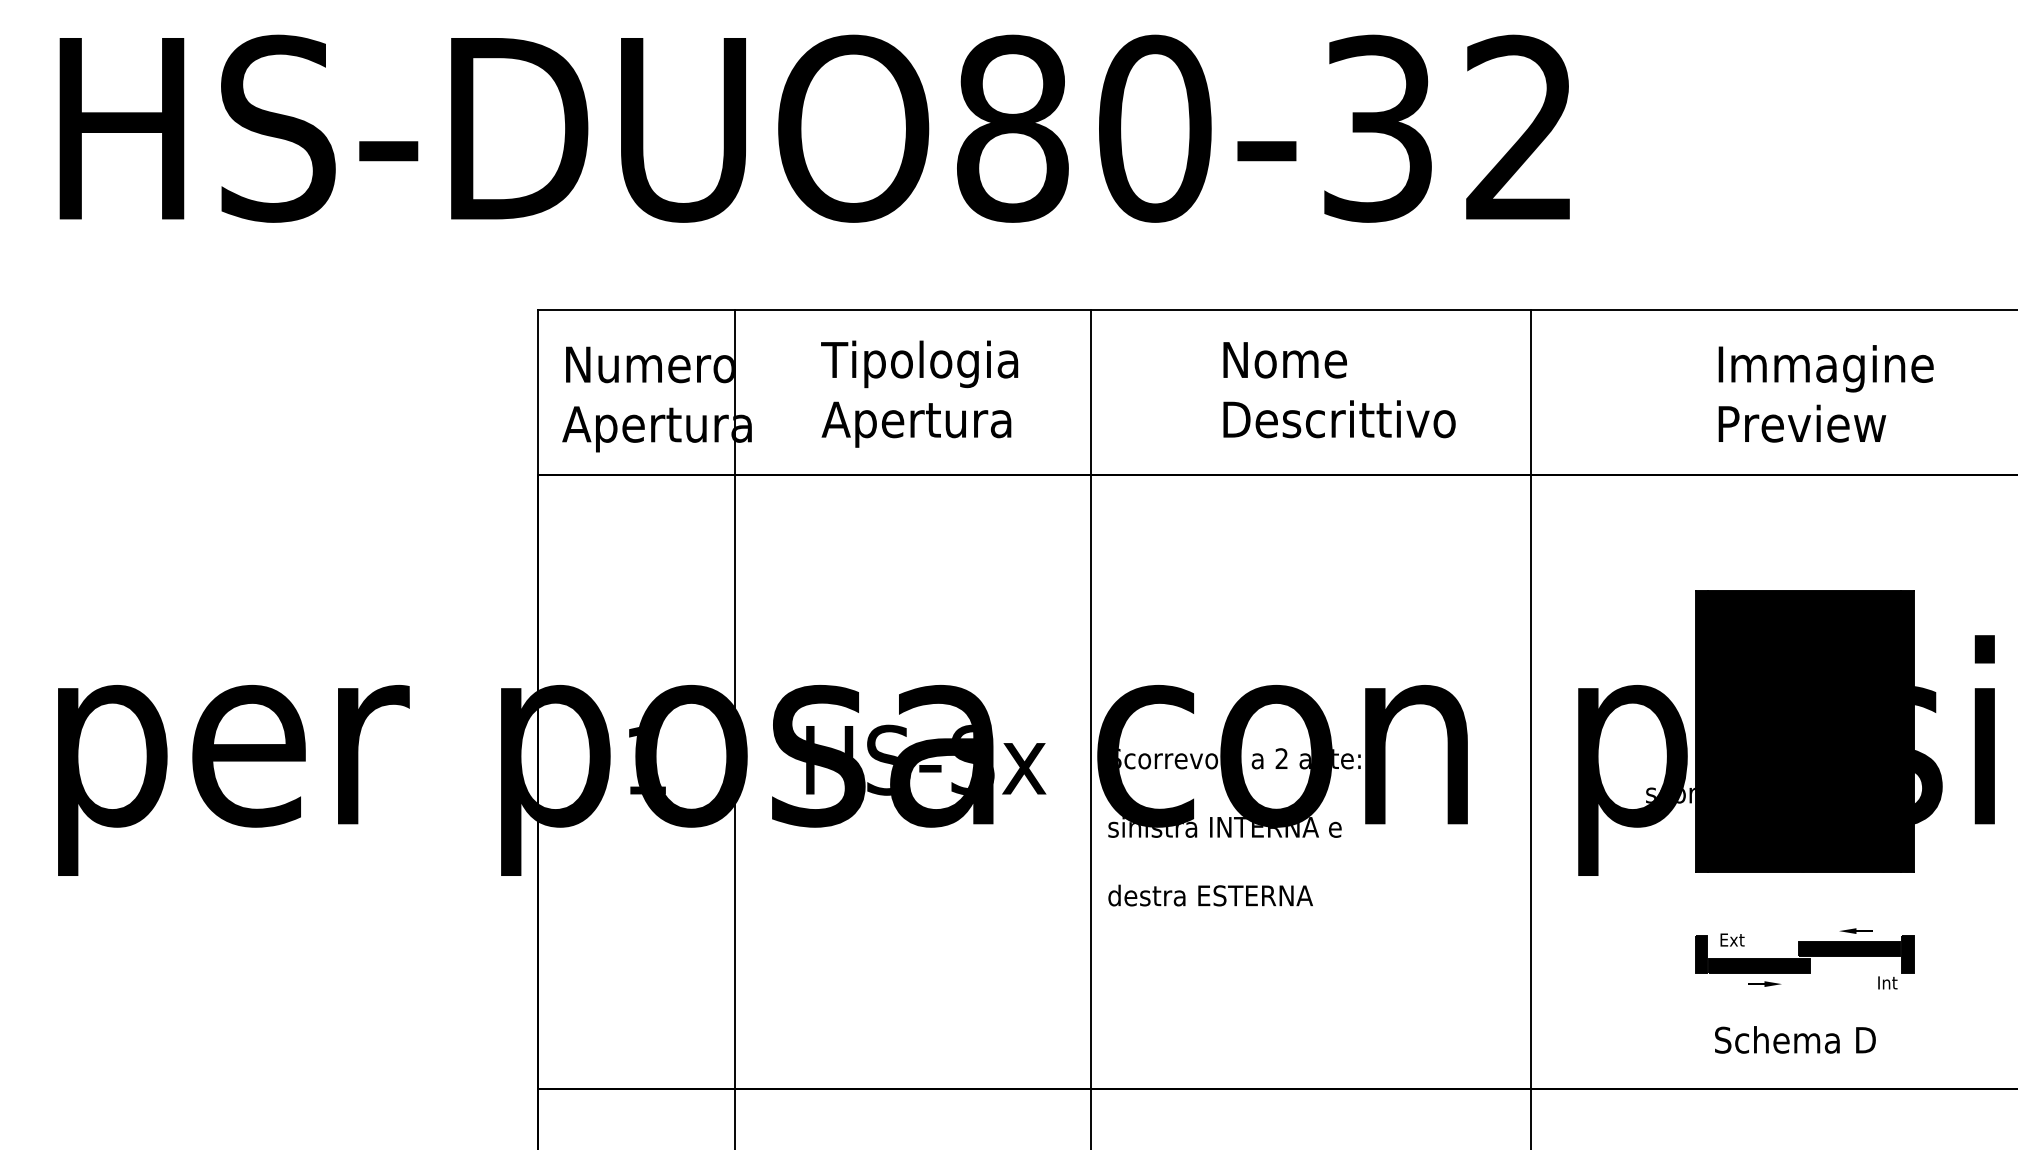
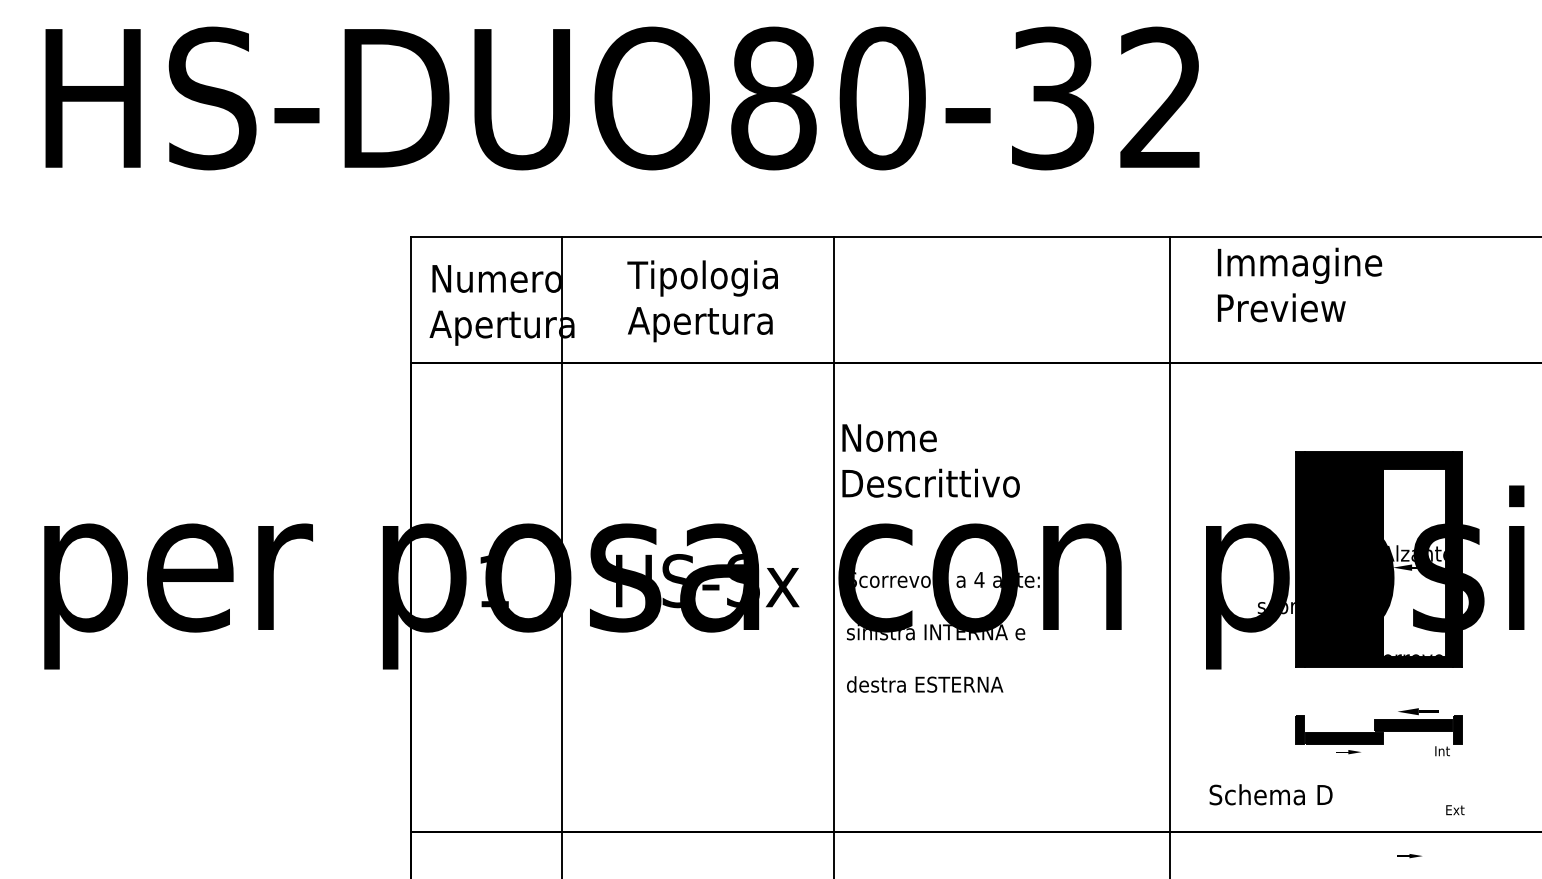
text: (1339, 390) -> (931, 461), moved
text: (1825, 393) -> (1299, 284), moved
fill: (1850, 736) -> (1414, 562), removed
text: (1281, 758) -> (979, 579), 2 -> 4
part: (1855, 930) -> (1417, 711), size x1.6
text: (1732, 939) -> (1455, 809), moved
text: (1795, 1039) -> (1271, 794), moved
part: (1844, 1119) -> (1409, 855), added

